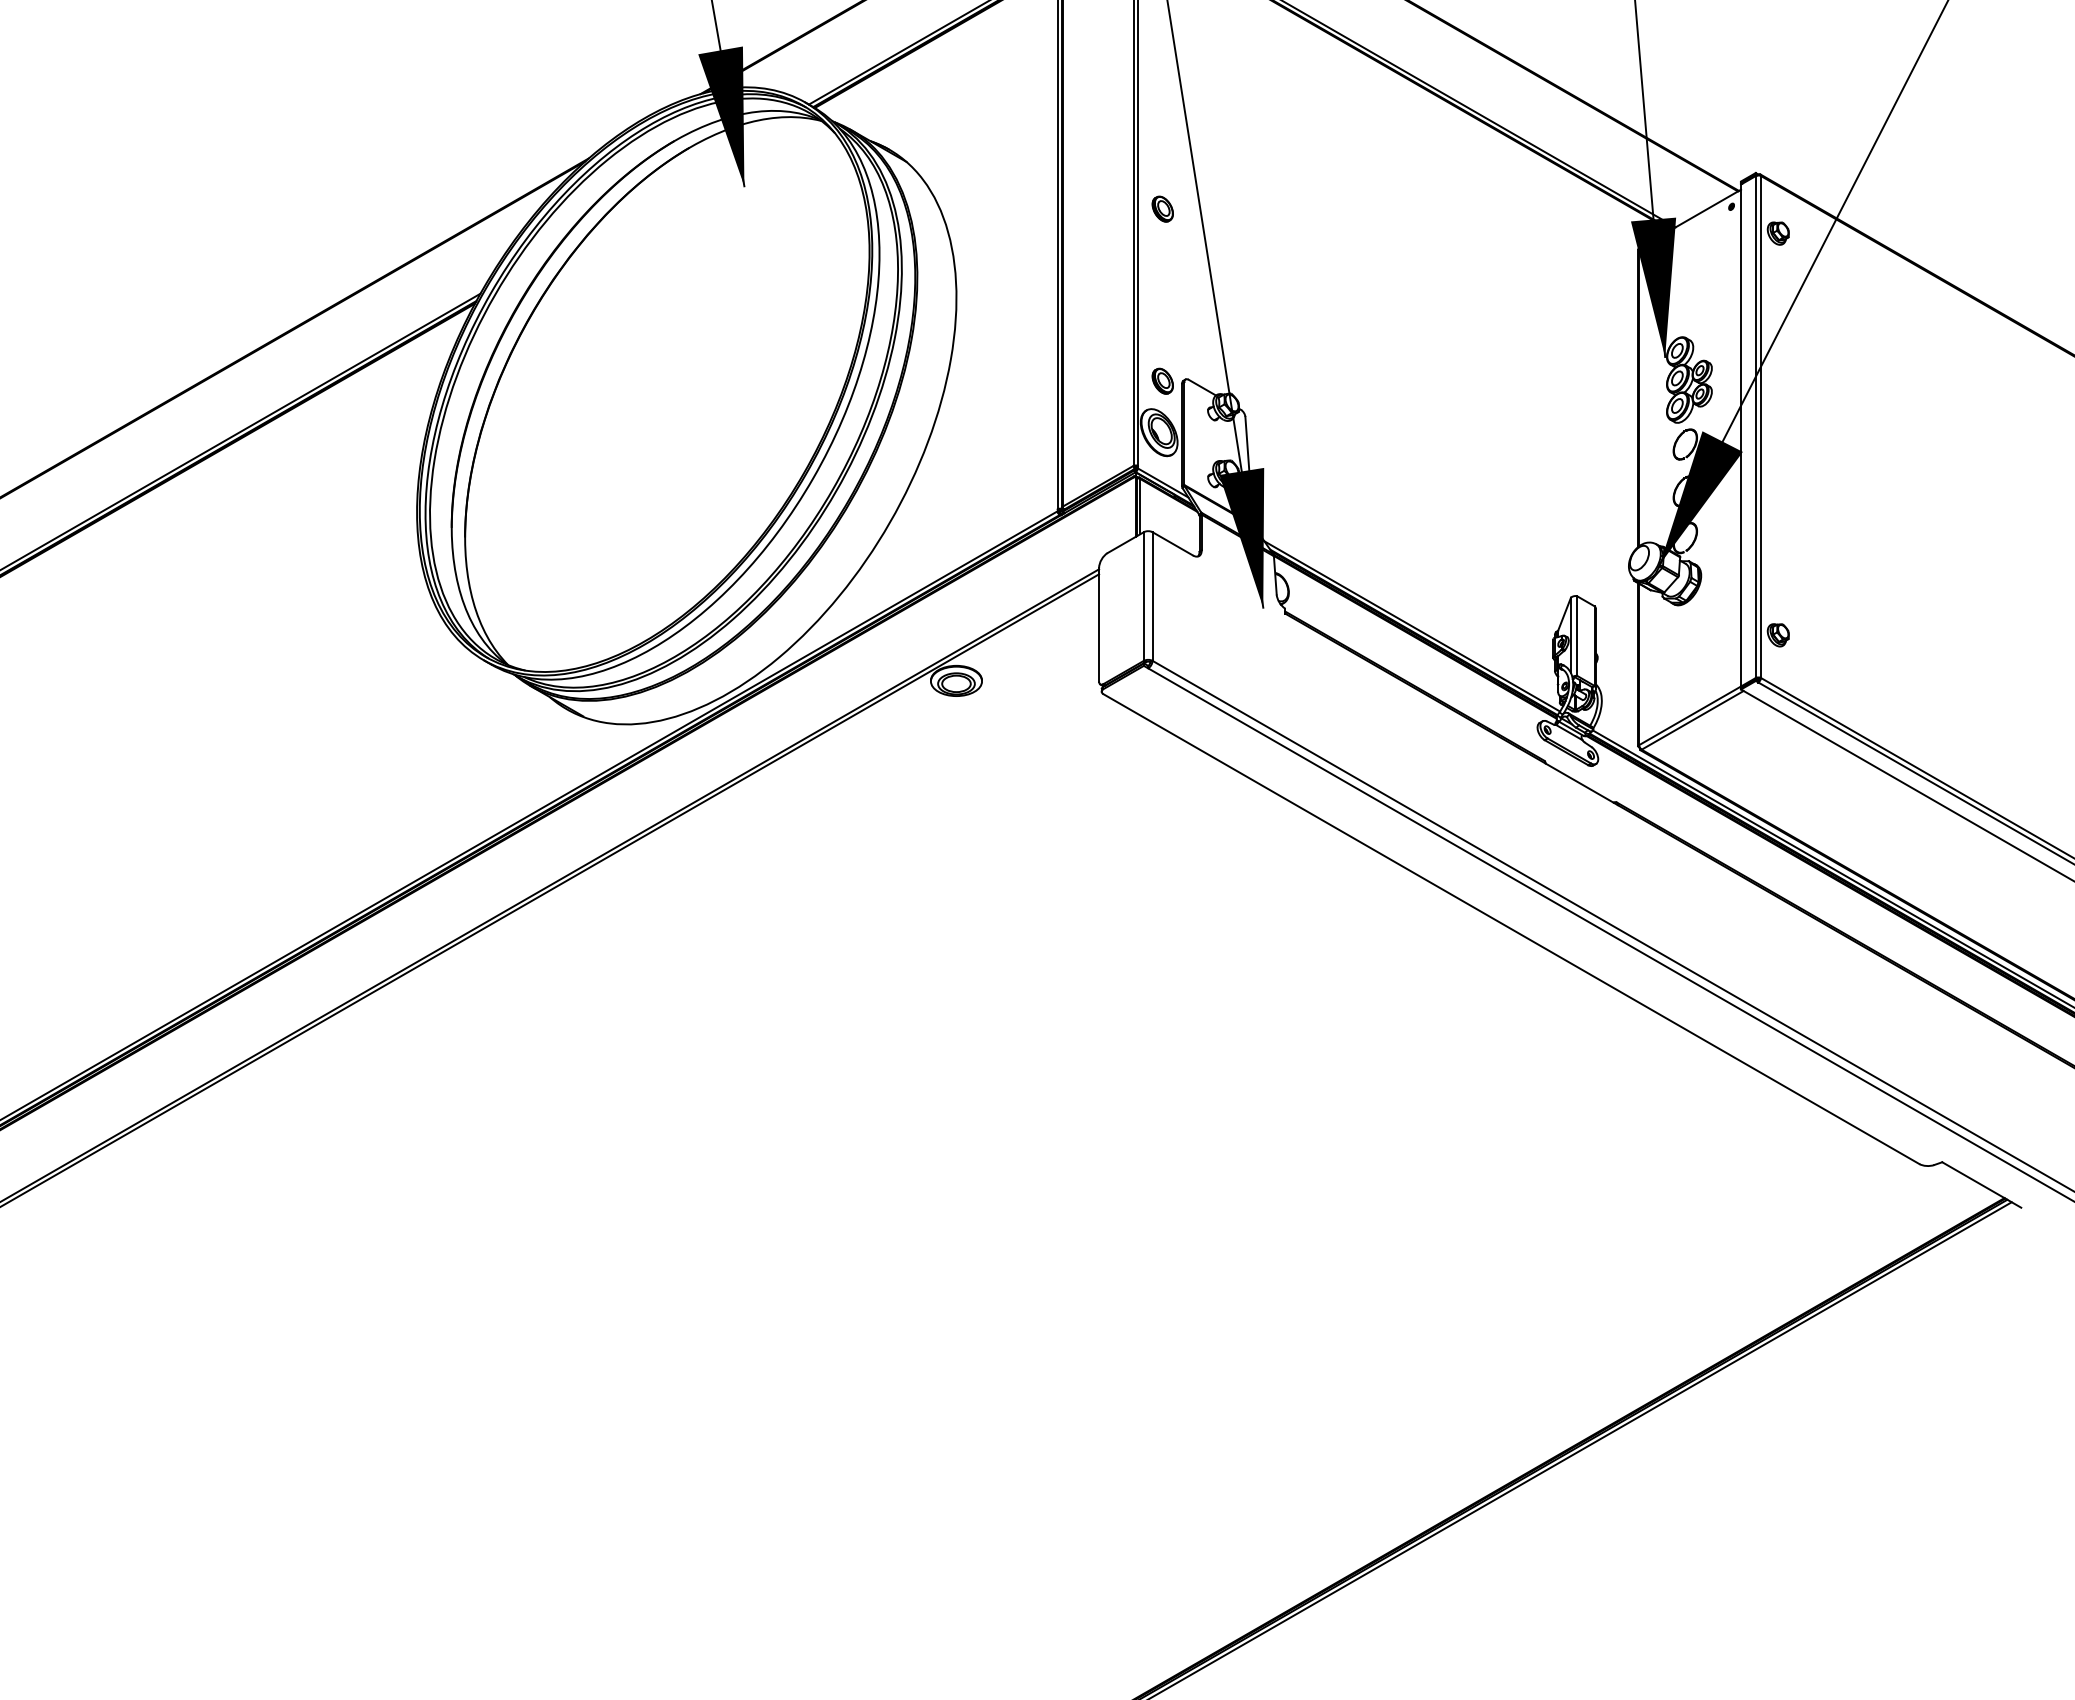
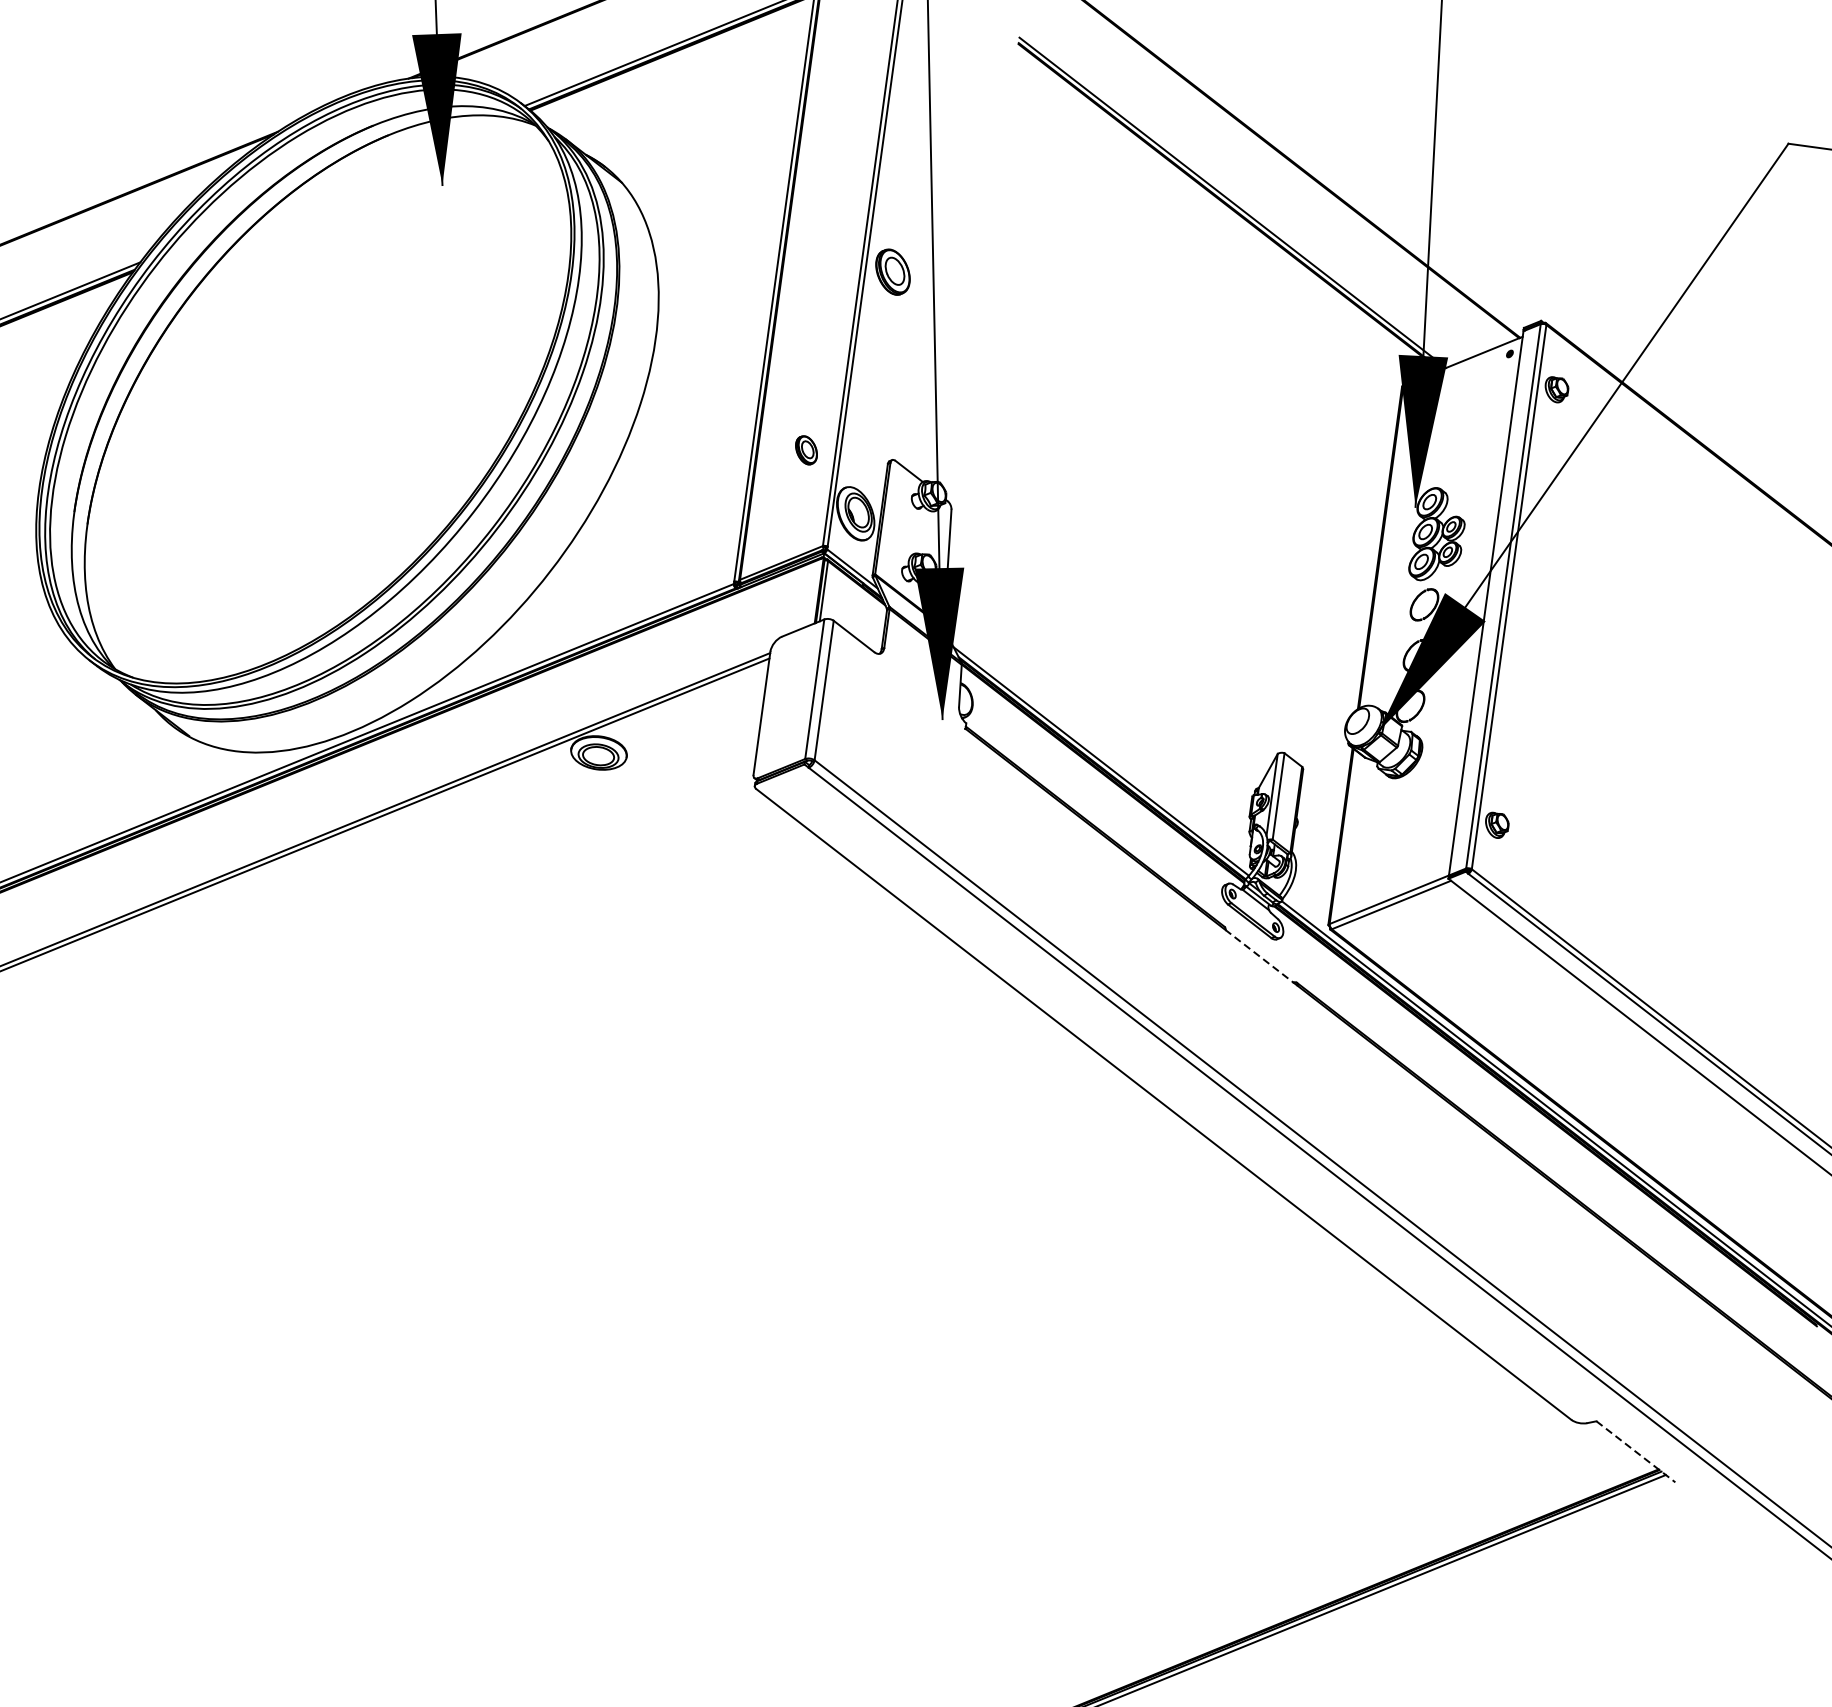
part: (1162, 208) -> (892, 271), size x1.6
part: (1162, 380) -> (806, 449), moved
line: (1581, 784) -> (1261, 958), solid -> dashed
line: (1981, 1184) -> (1635, 1451), solid -> dashed

